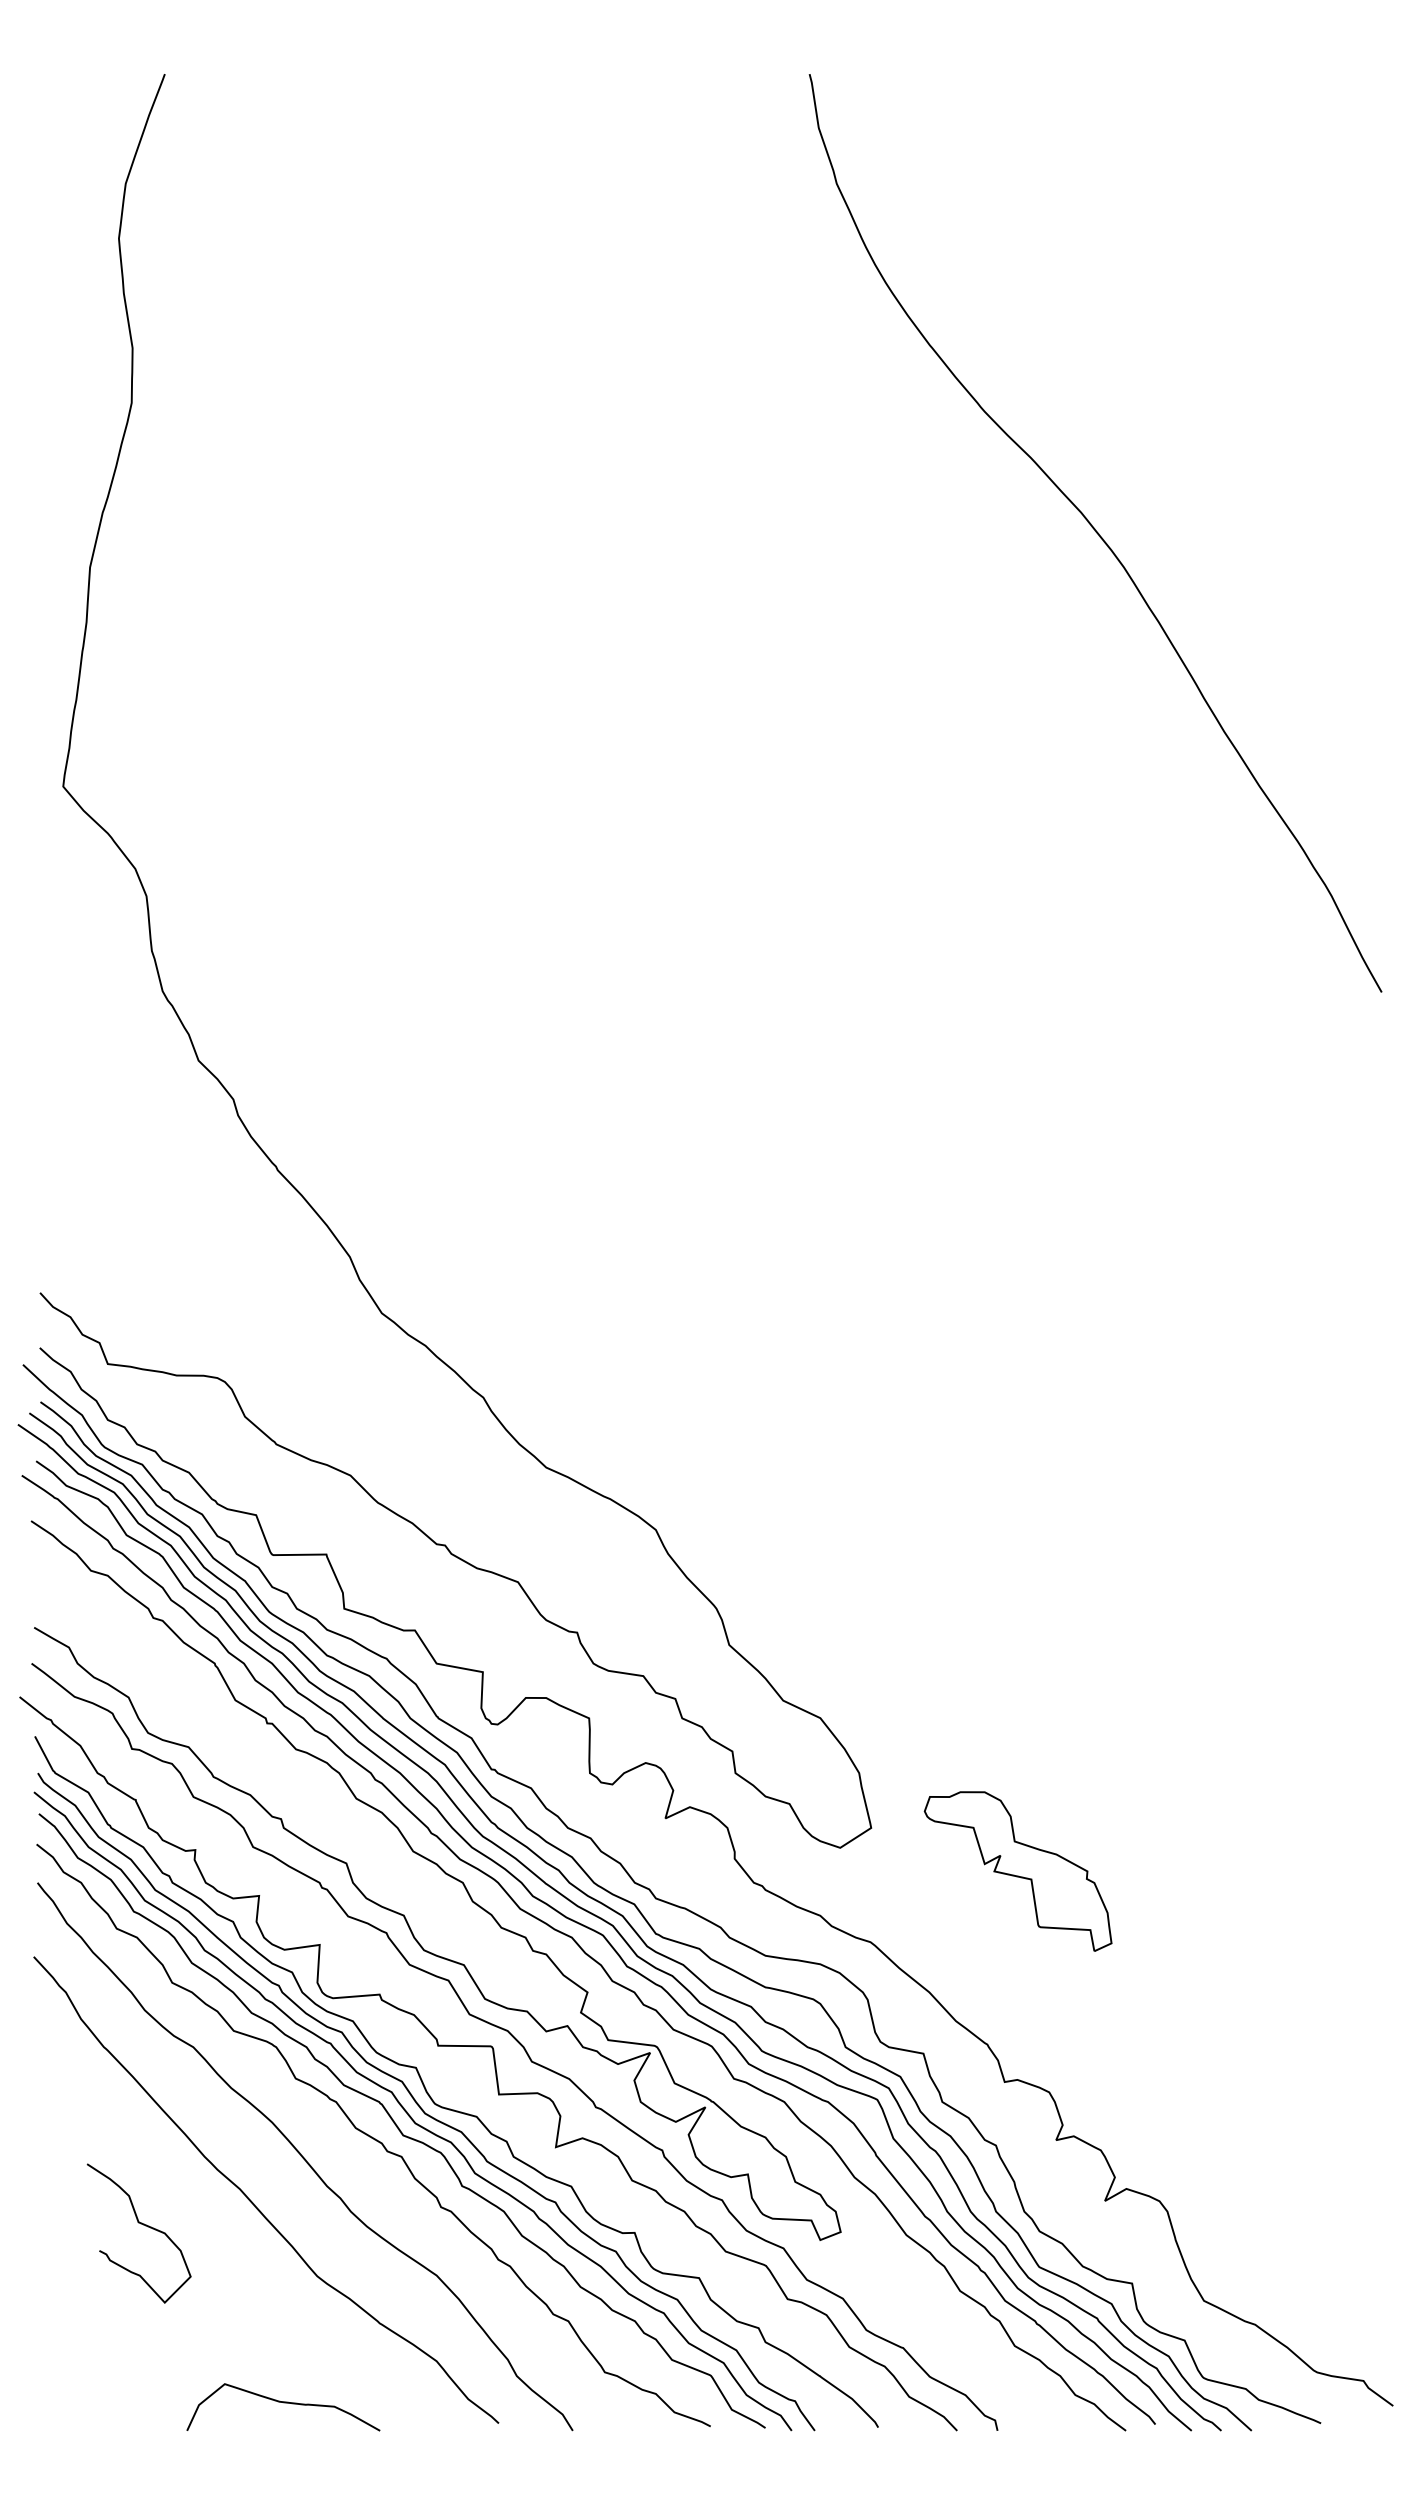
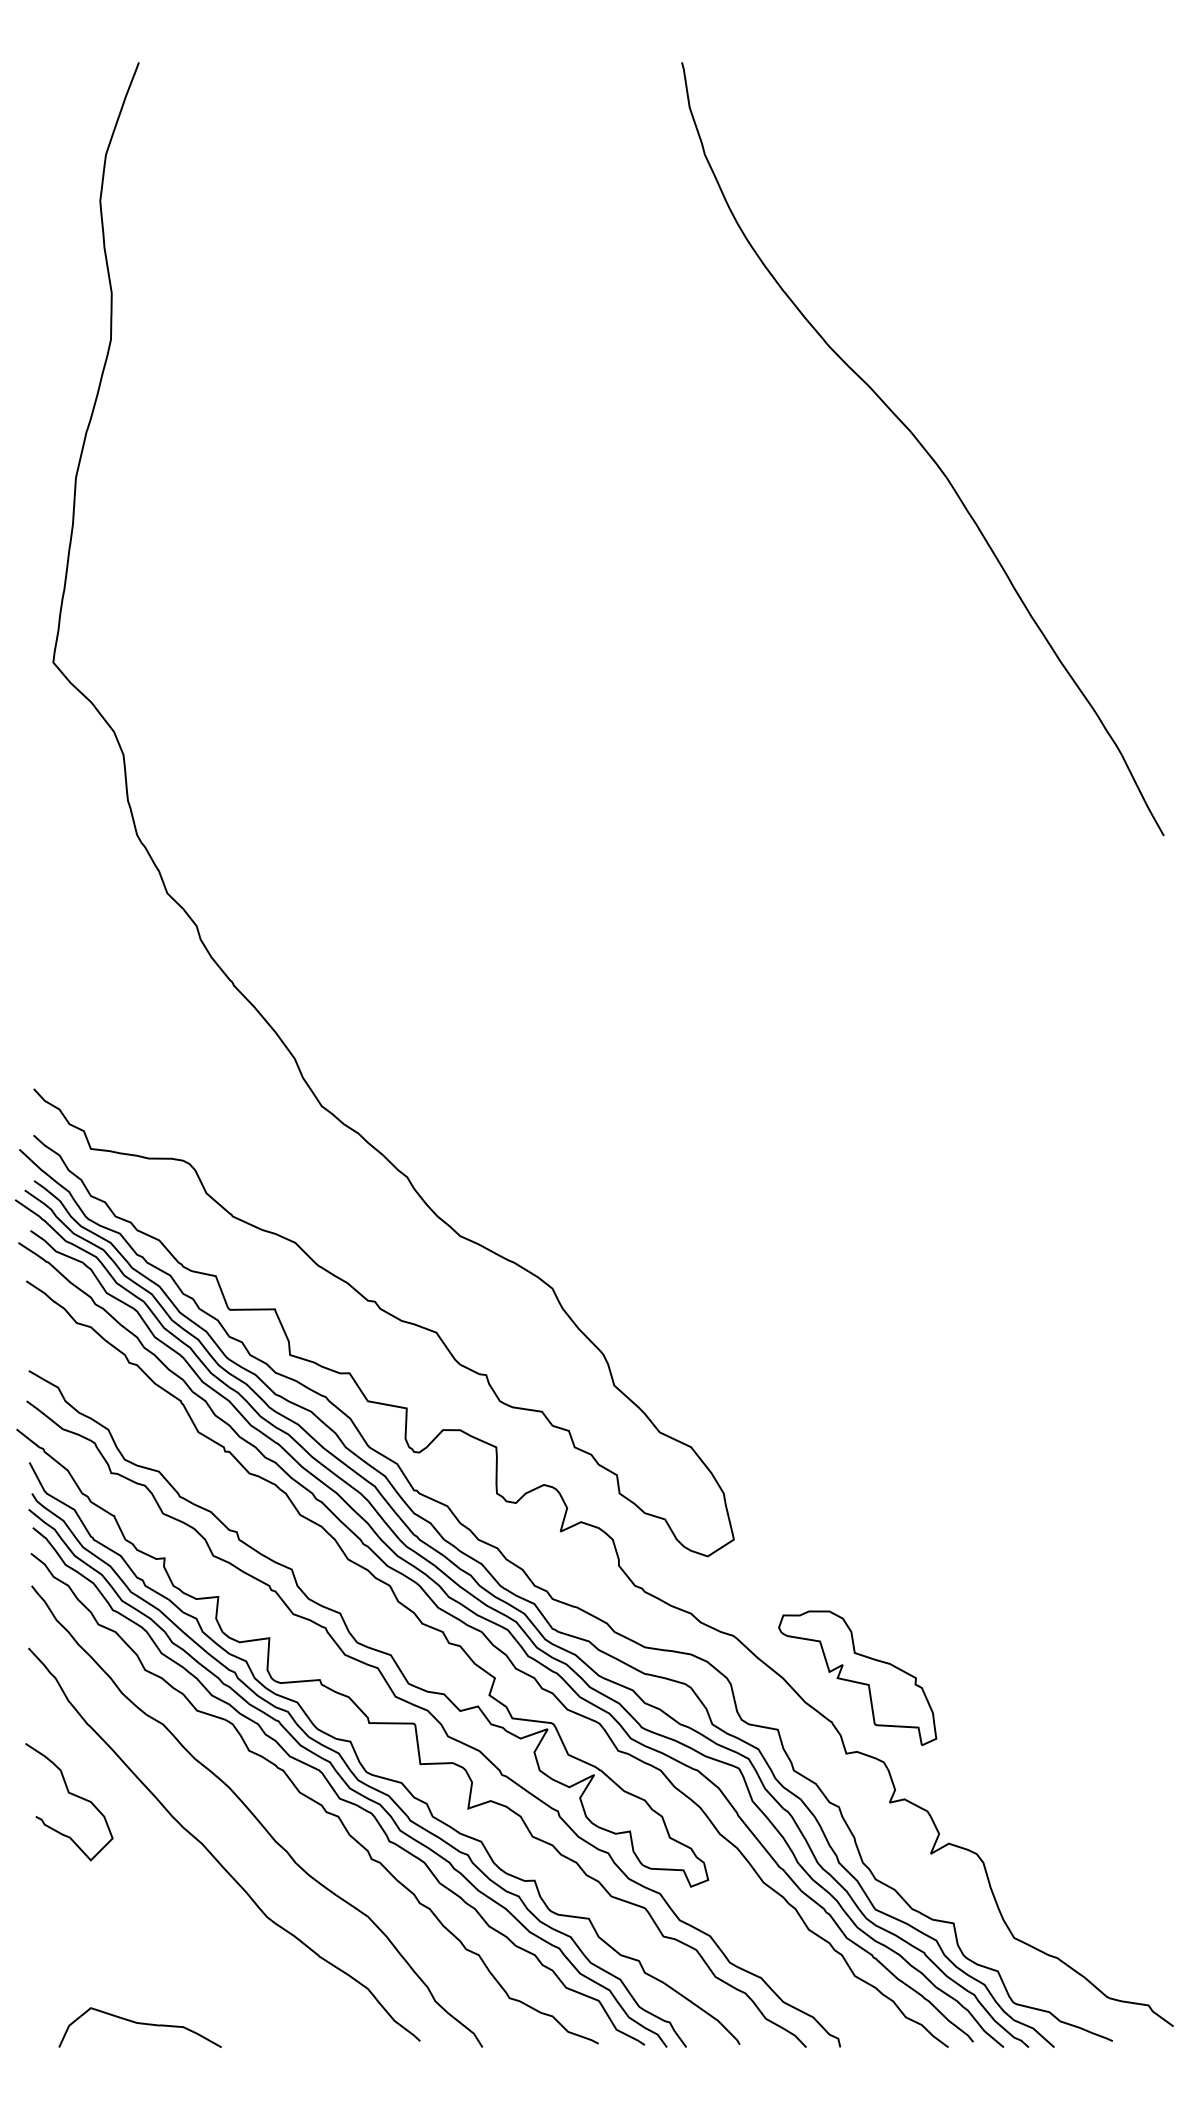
part: (1017, 1871) -> (857, 1678), moved
curve: (140, 2224) -> (70, 1794), moved
curve: (283, 2403) -> (140, 2024), moved

